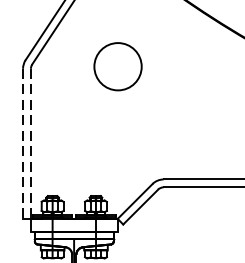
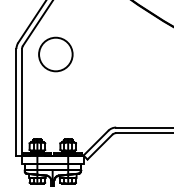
circle: (117, 66) -> (55, 54), moved
line: (23, 144) -> (16, 102), dashed -> solid
line: (31, 144) -> (22, 102), dashed -> solid

